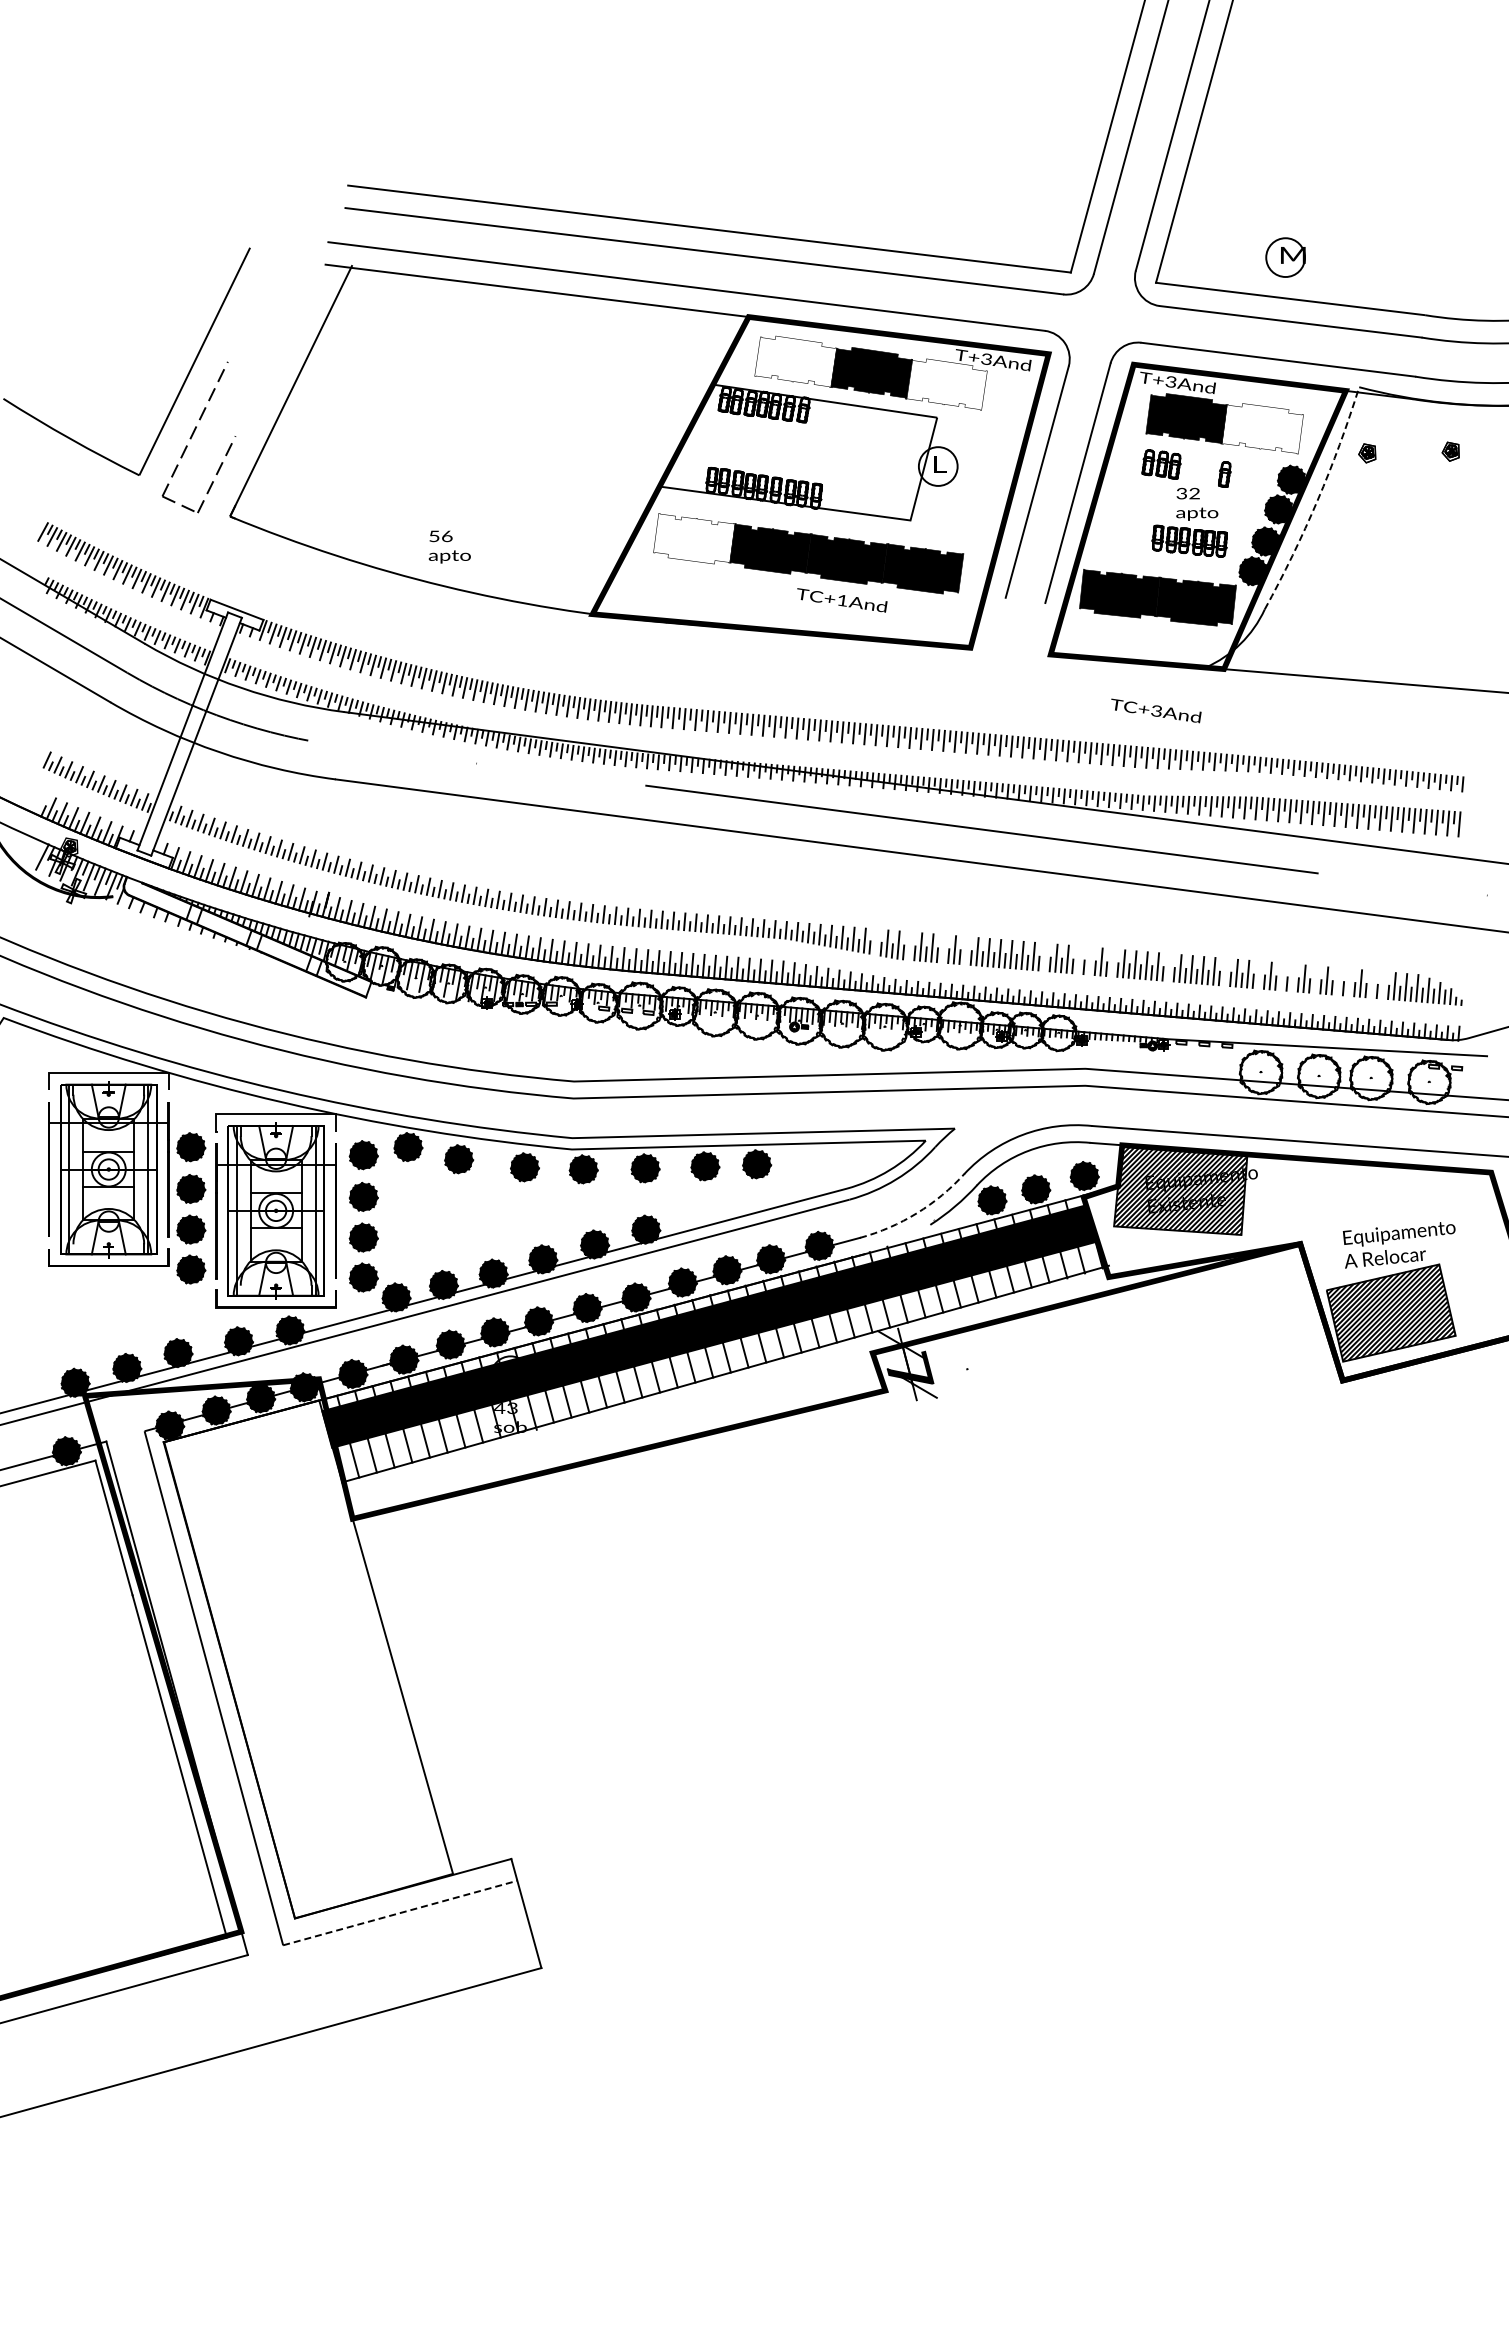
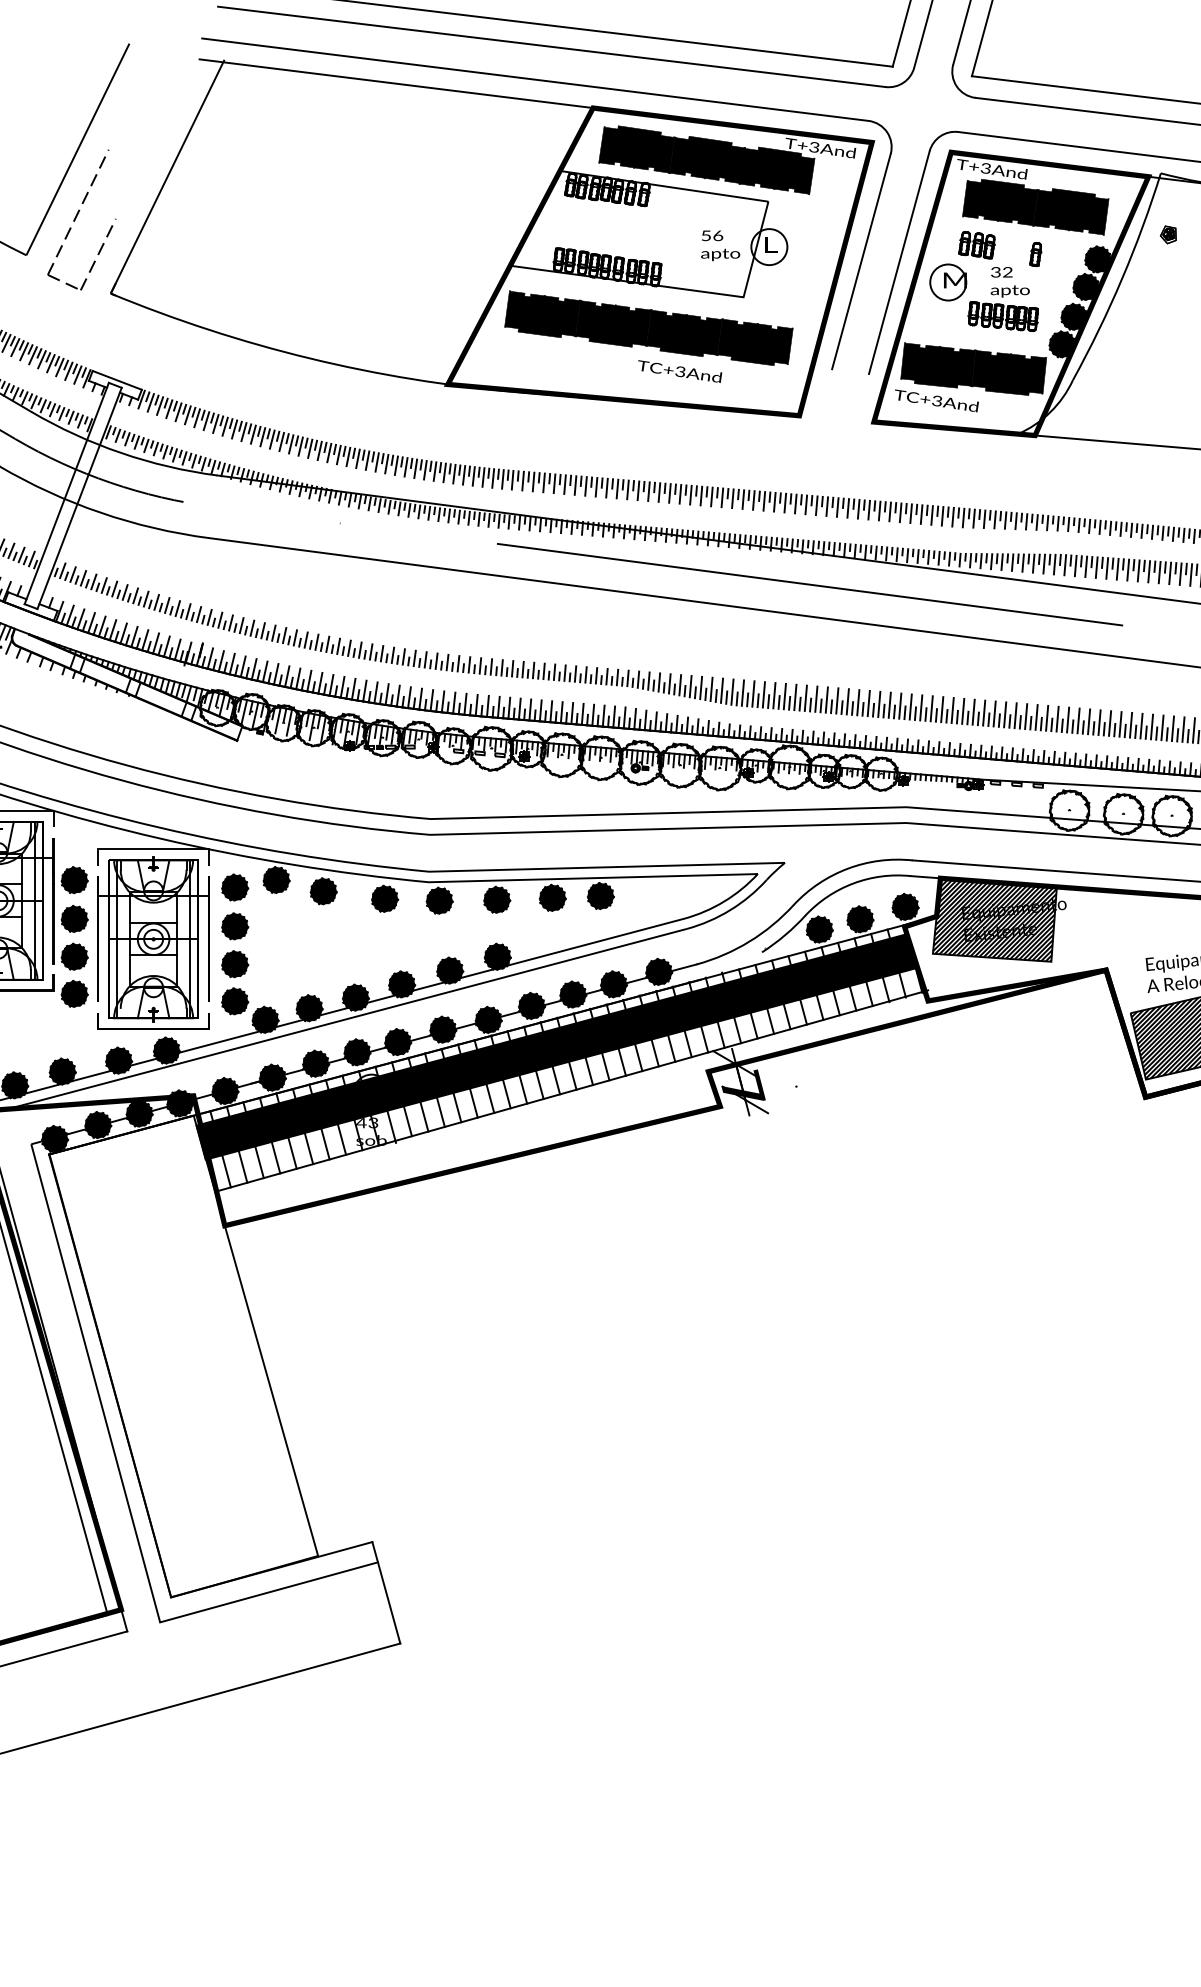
part: (1285, 257) -> (948, 282), moved
fill: (795, 361) -> (636, 149), added
fill: (946, 384) -> (777, 170), added
fill: (1262, 428) -> (1070, 211), added
arc: (1317, 500) -> (1122, 278), dashed -> solid
fill: (694, 538) -> (542, 314), added
text: (449, 546) -> (720, 245), moved
text: (842, 600) -> (680, 371), TC+1And -> TC+3And
text: (1156, 710) -> (937, 400), moved
line: (876, 941) -> (711, 688), added
line: (909, 945) -> (742, 692), added
line: (943, 948) -> (774, 695), added
line: (966, 950) -> (795, 697), added
line: (1045, 956) -> (869, 702), added
line: (1078, 959) -> (899, 705), added
line: (1090, 960) -> (910, 706), added
line: (1112, 962) -> (931, 708), added
line: (1169, 967) -> (984, 713), added
line: (1225, 971) -> (1036, 716), added
line: (1259, 974) -> (1068, 719), added
line: (1281, 976) -> (1088, 721), added
line: (1293, 977) -> (1099, 722), added
line: (1315, 979) -> (1120, 724), added
line: (1338, 981) -> (1141, 726), added
line: (1349, 982) -> (1151, 726), added
line: (1372, 984) -> (1173, 728), added
line: (1383, 985) -> (1183, 729), added
arc: (916, 1213) -> (749, 941), dashed -> solid
line: (400, 1912) -> (269, 1591), dashed -> solid

